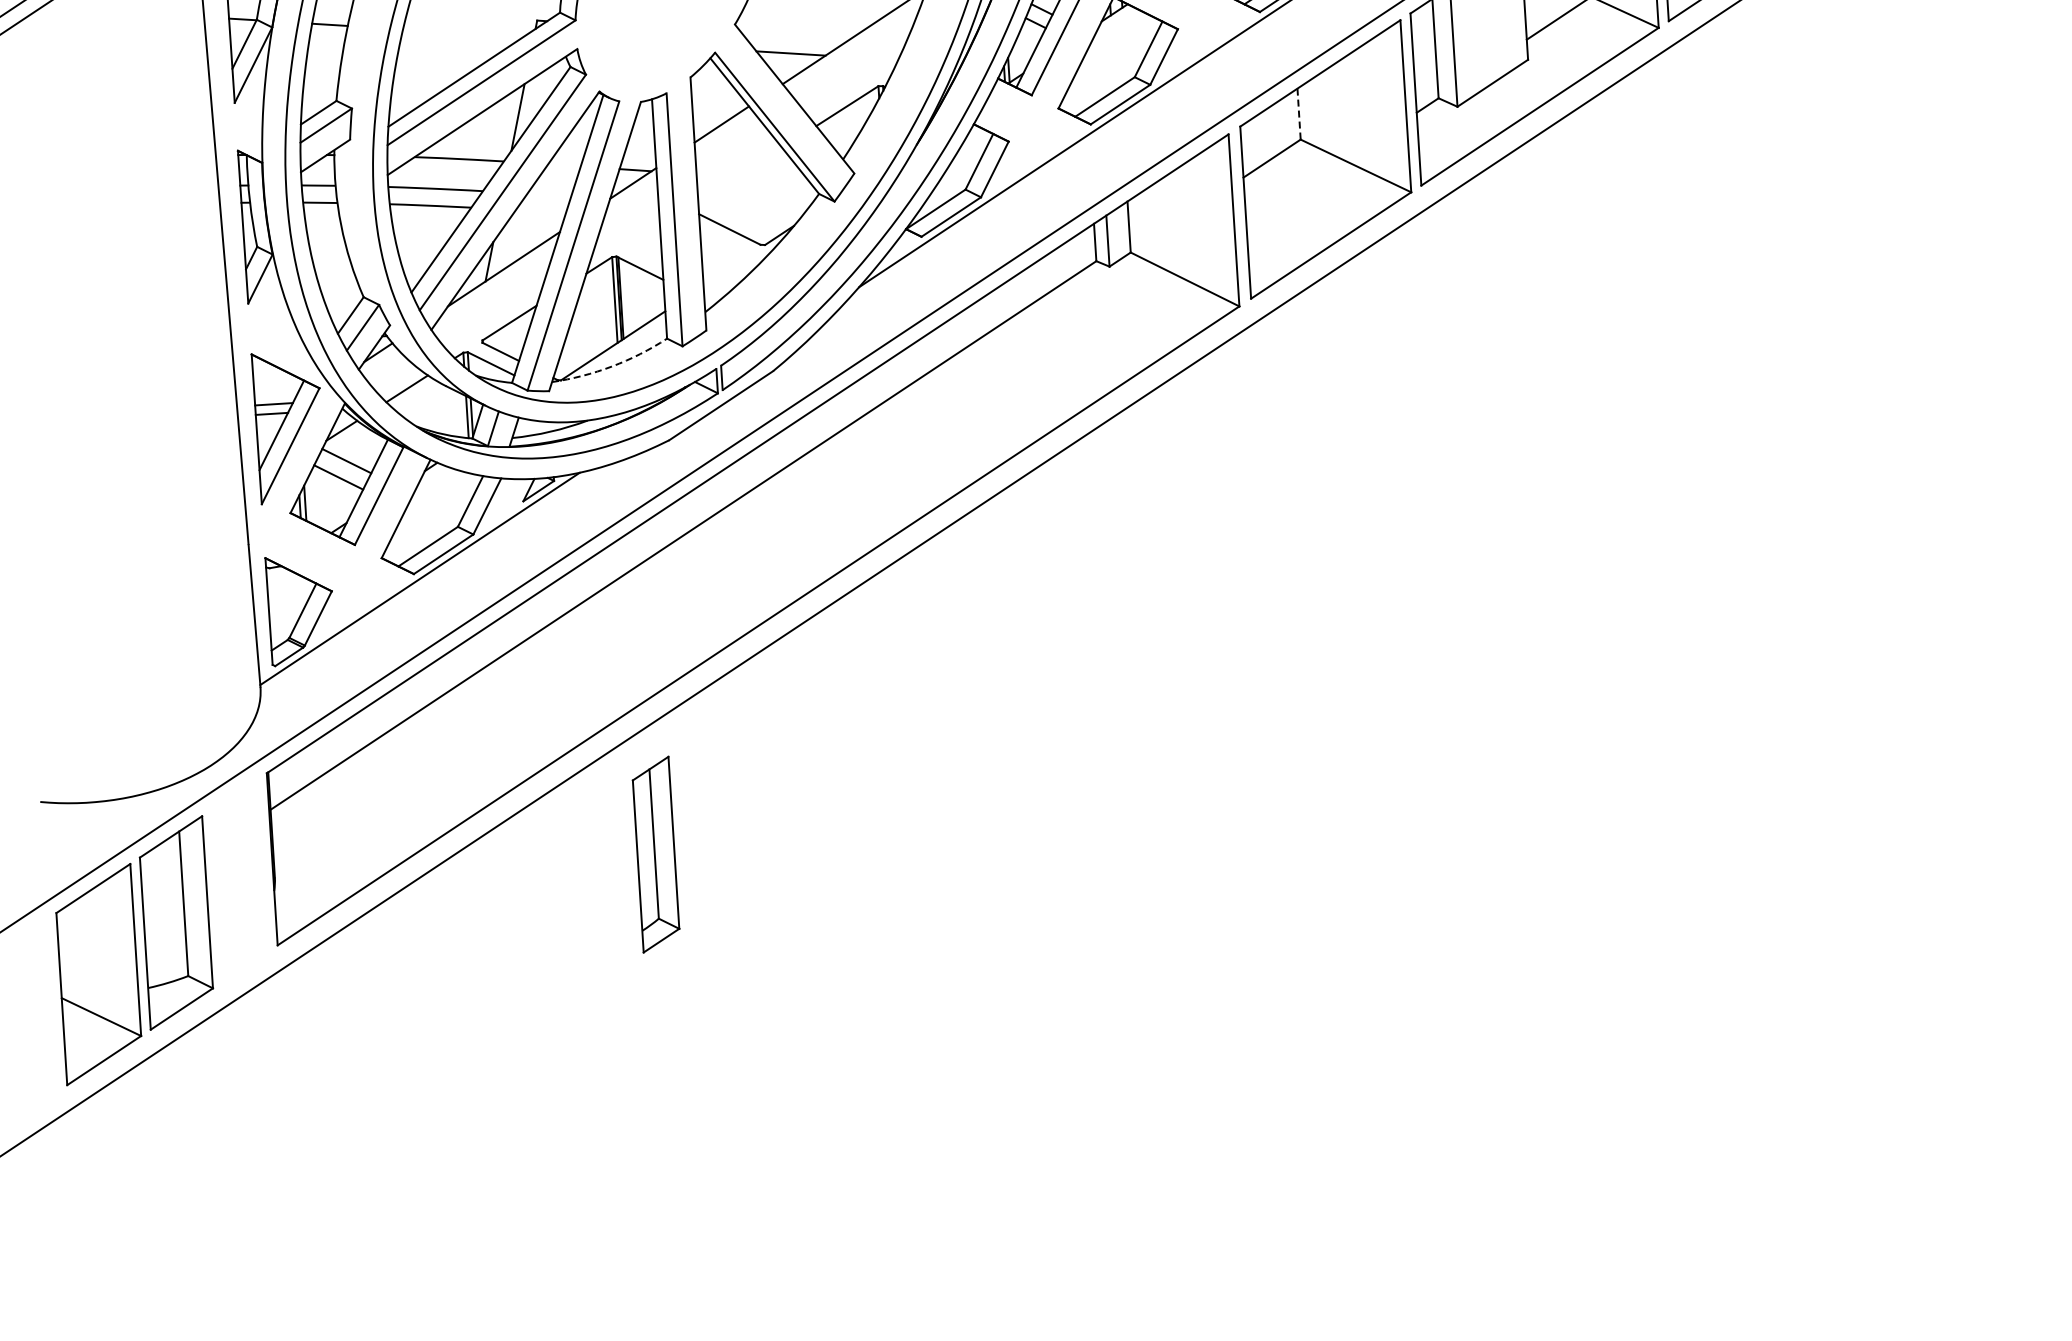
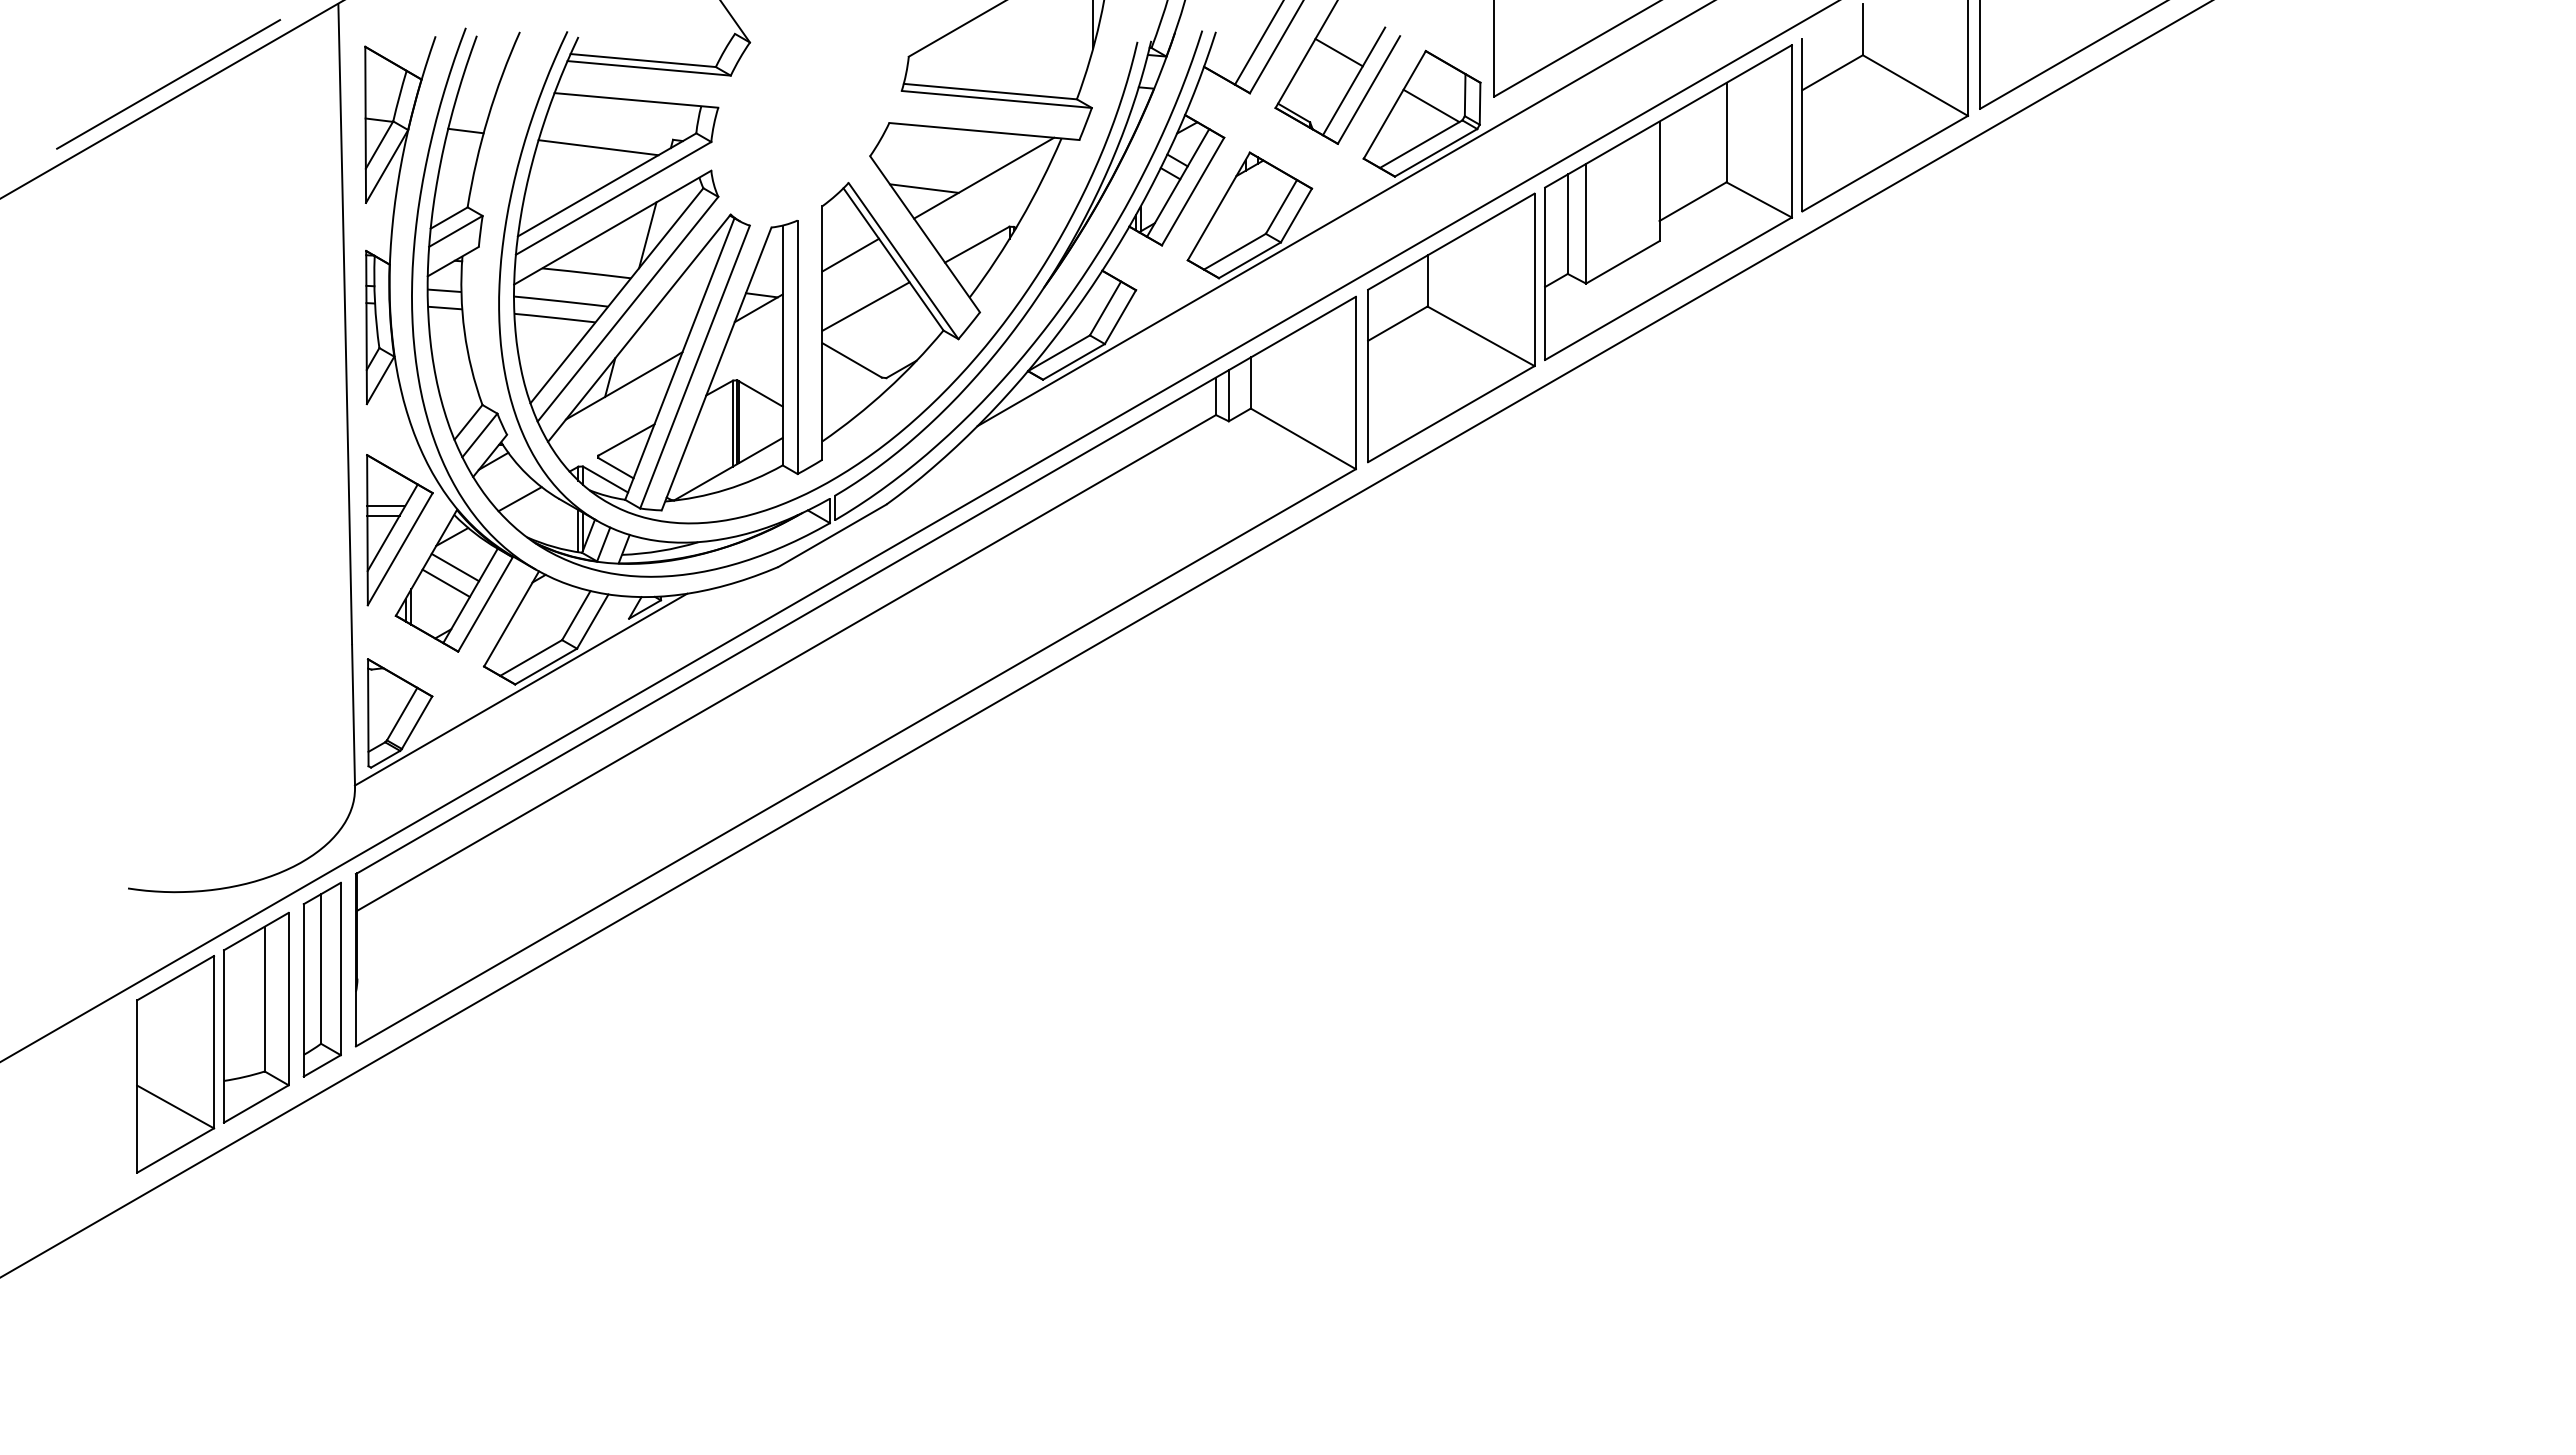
line: (463, 32) -> (598, 147), added
line: (1299, 114) -> (1427, 281), dashed -> solid
line: (739, 174) -> (865, 306), added
arc: (611, 366) -> (725, 489), dashed -> solid
part: (655, 854) -> (321, 979), moved

